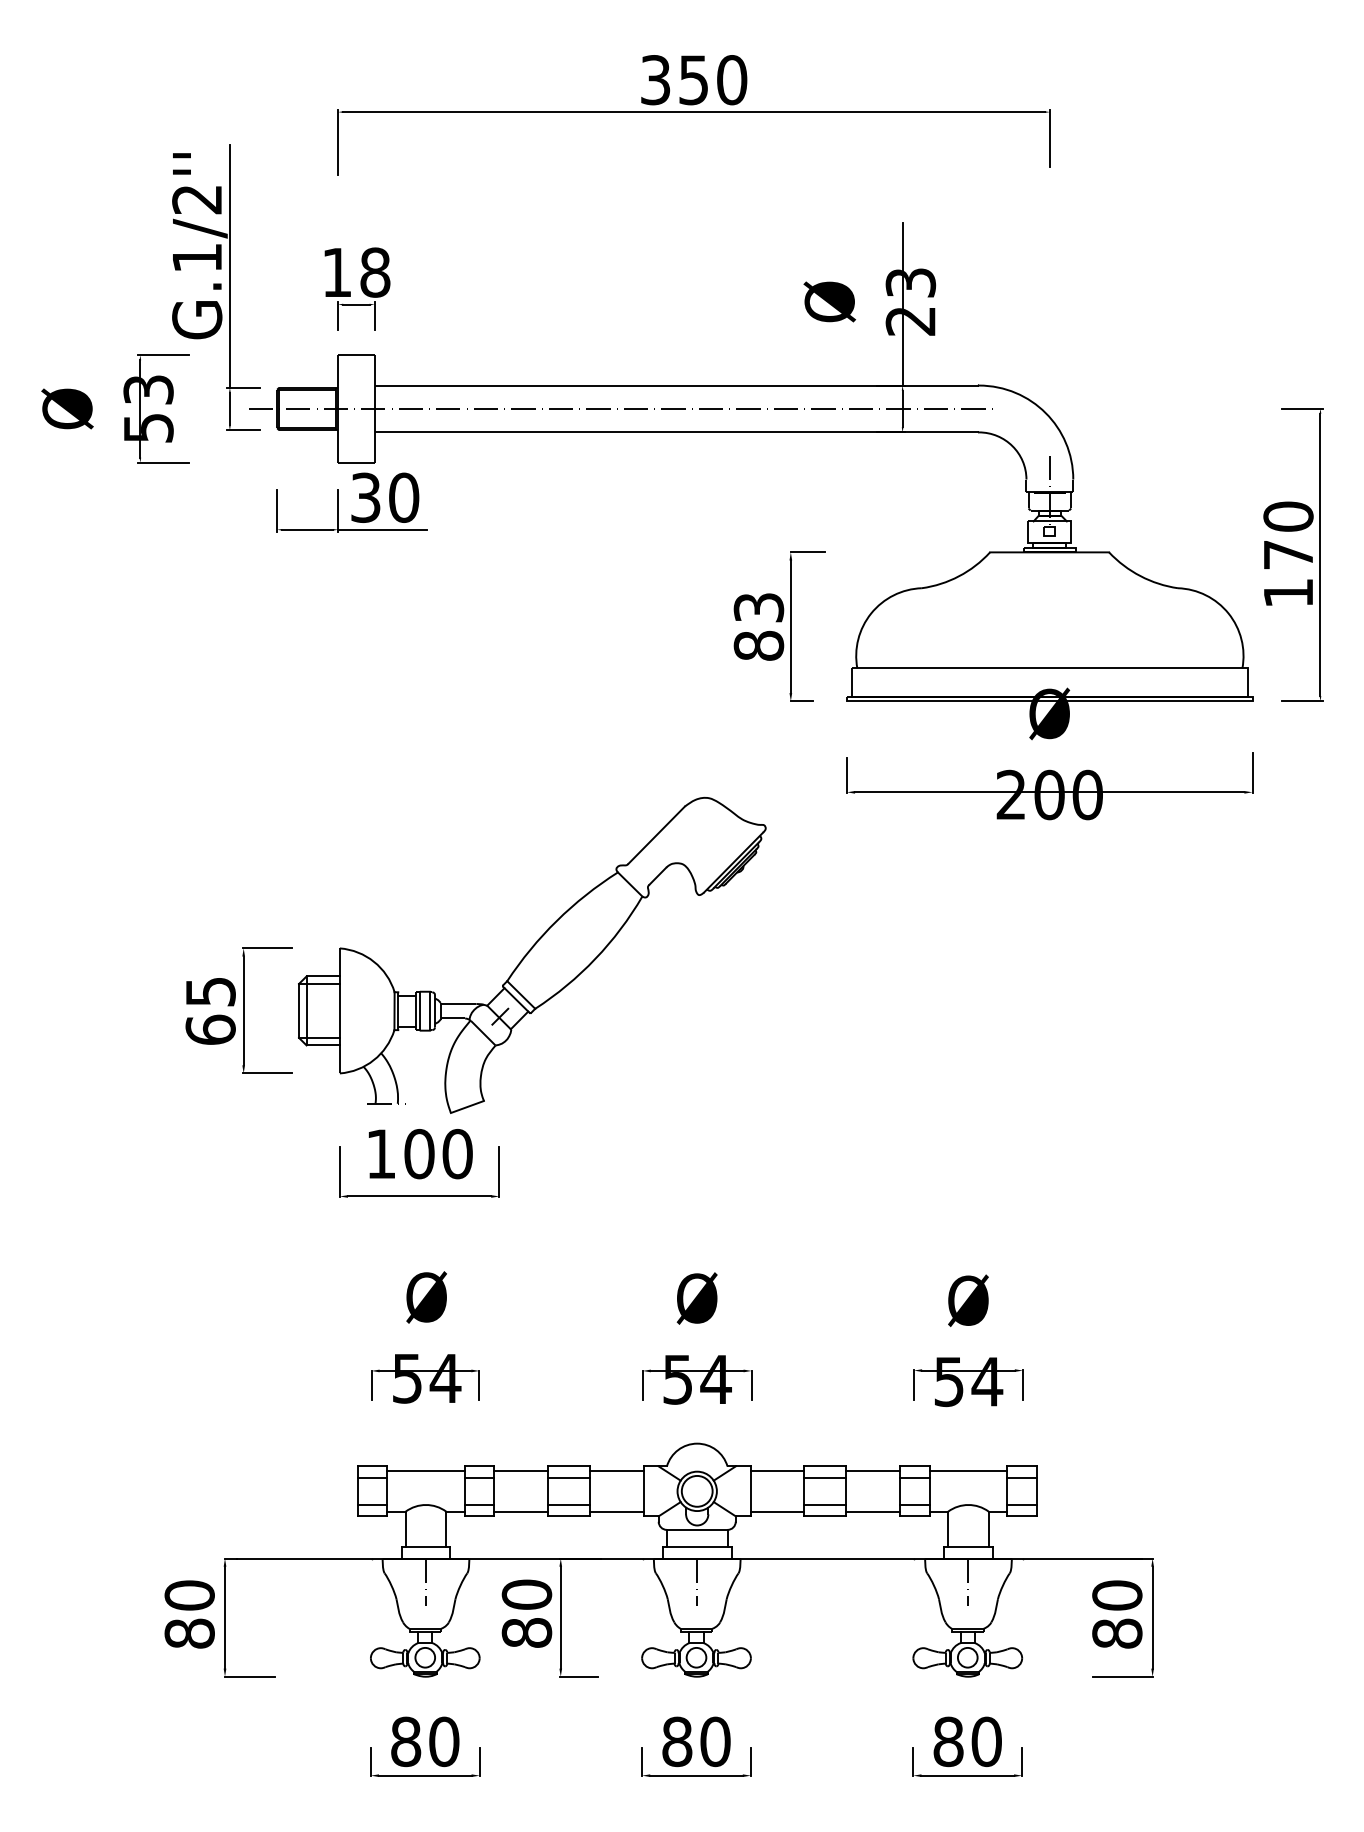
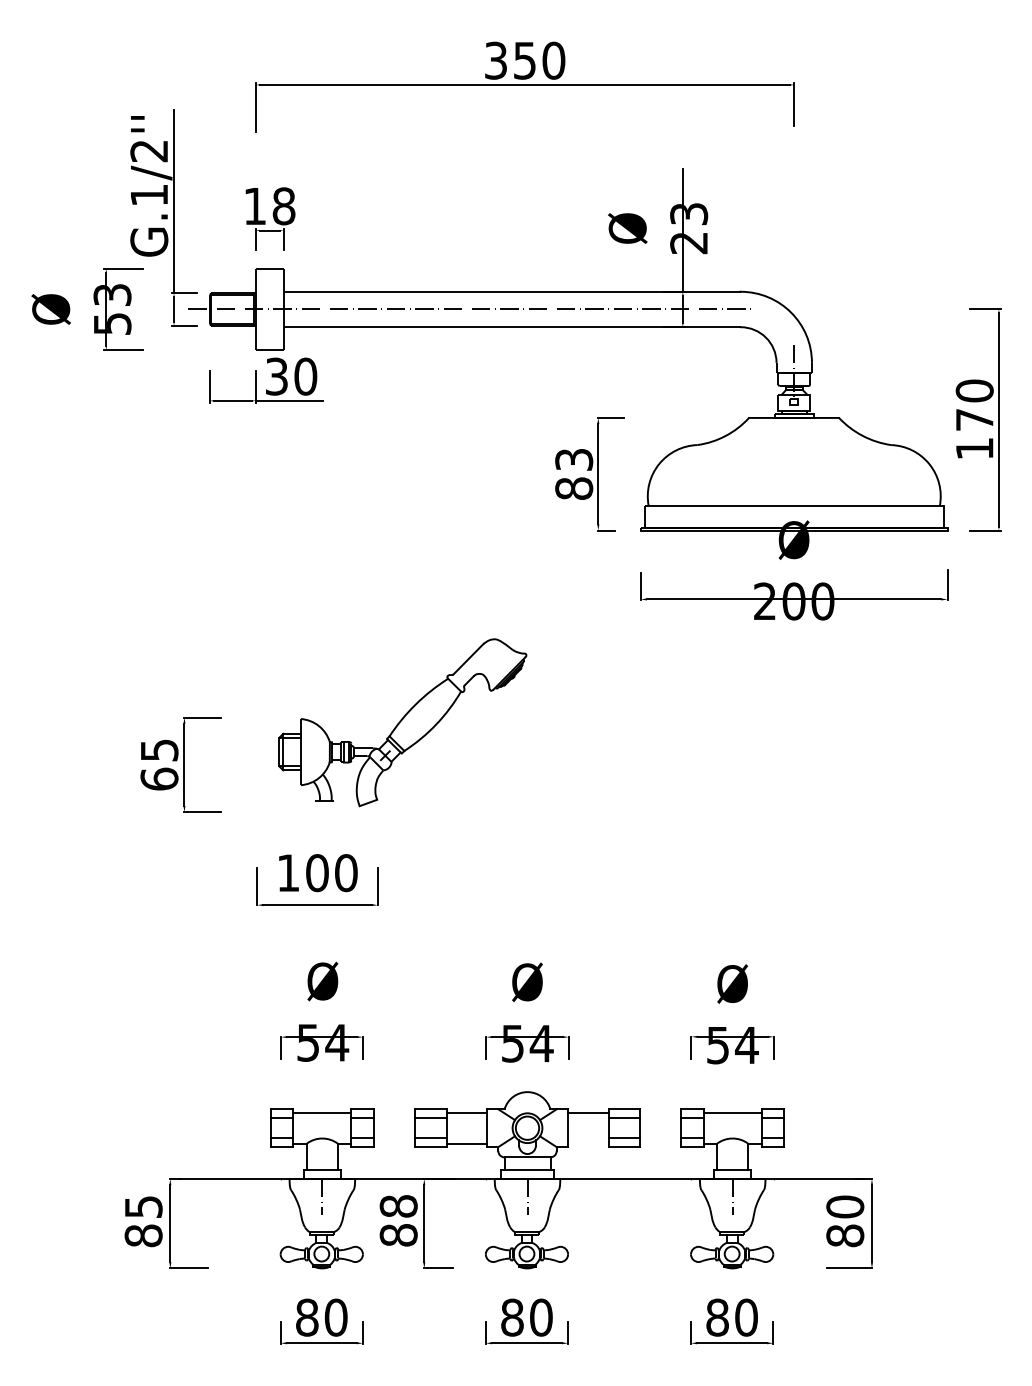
part: (532, 954) -> (402, 722), size x0.7
line: (521, 1471) -> (394, 1113), removed
line: (872, 1471) -> (660, 1113), removed
line: (521, 1511) -> (394, 1143), removed
line: (777, 1511) -> (588, 1143), removed
line: (872, 1511) -> (660, 1143), removed
text: (526, 1594) -> (398, 1206), 80 -> 88
text: (189, 1595) -> (143, 1206), 80 -> 85

